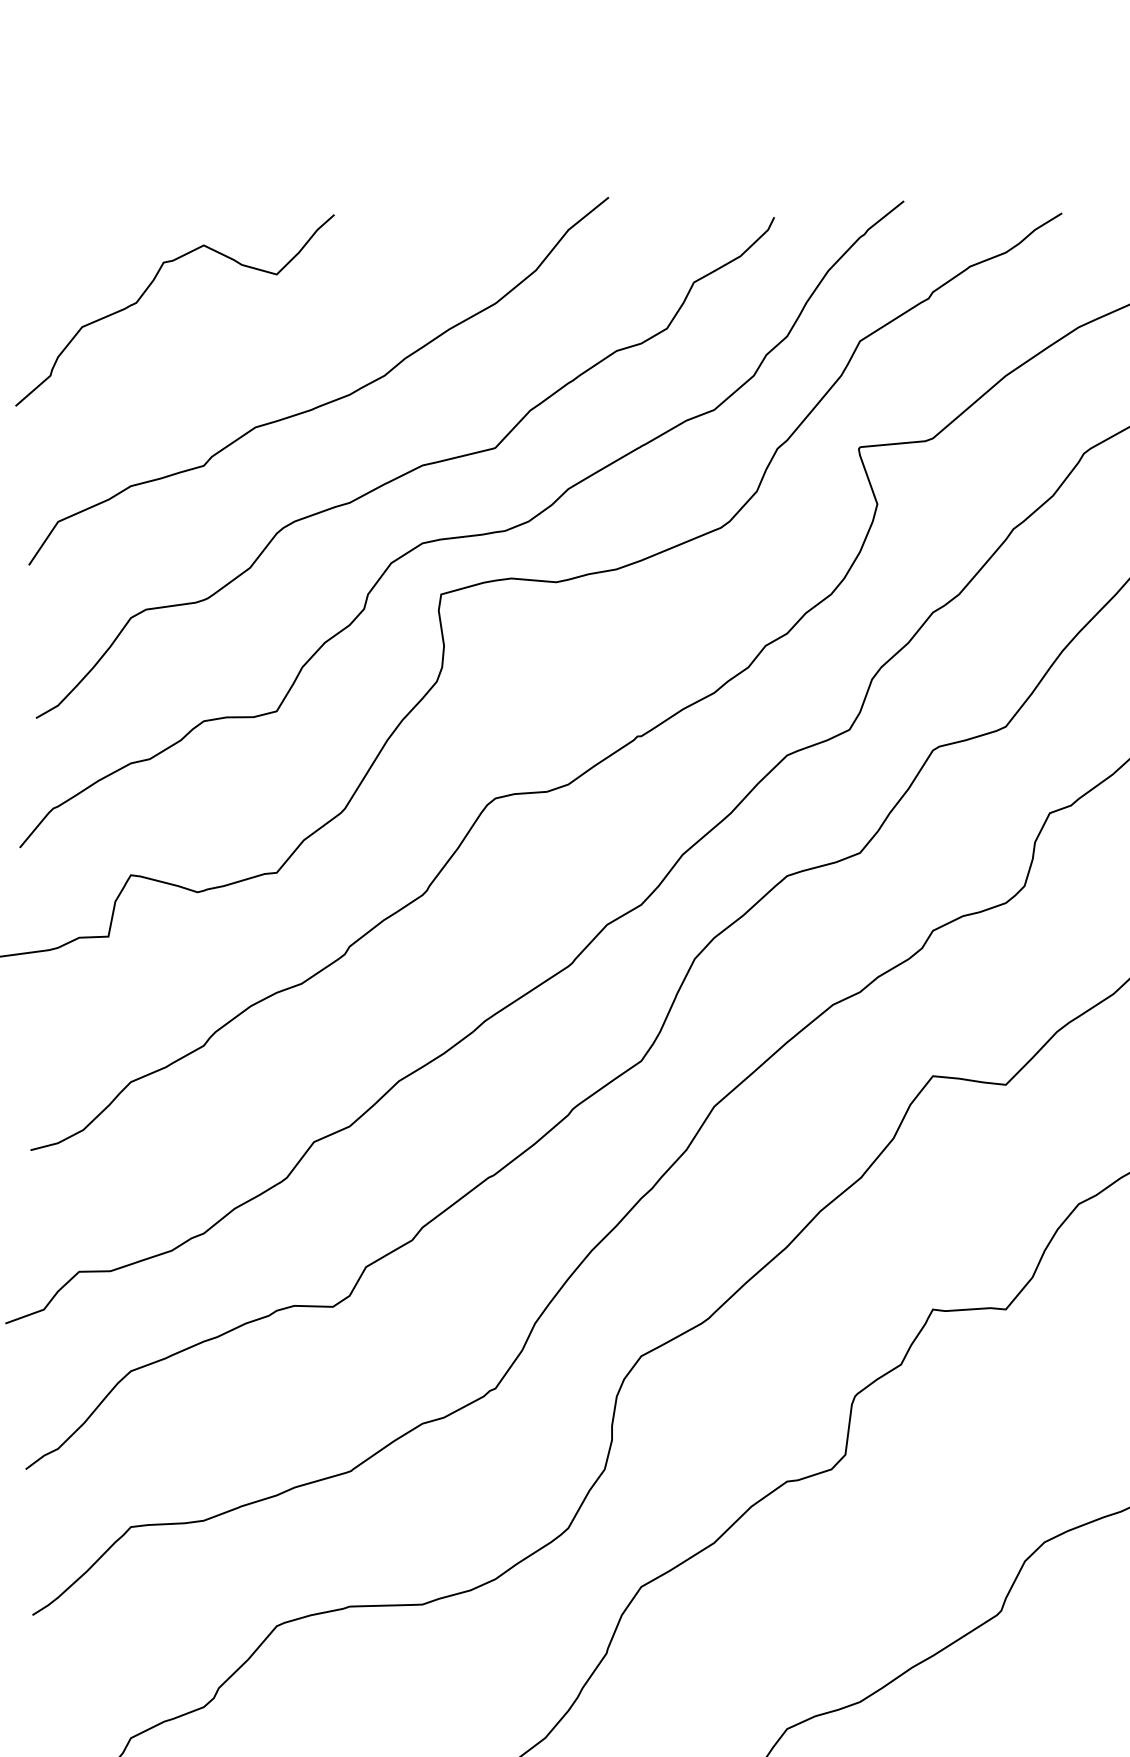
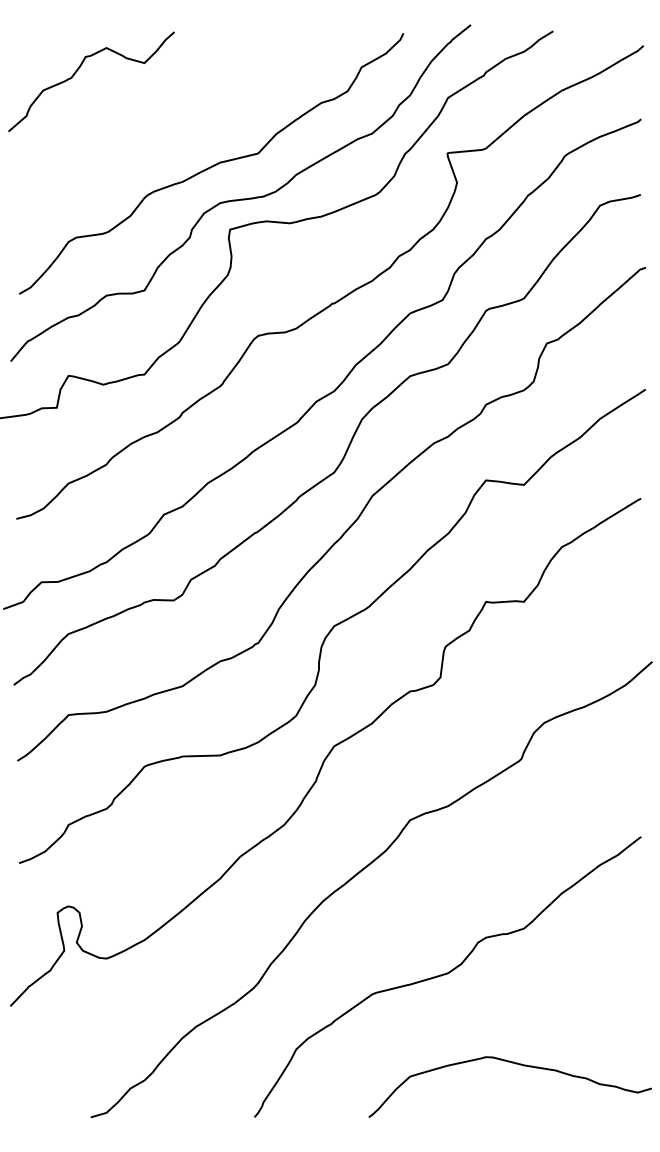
curve: (324, 401) -> (169, 129), removed

